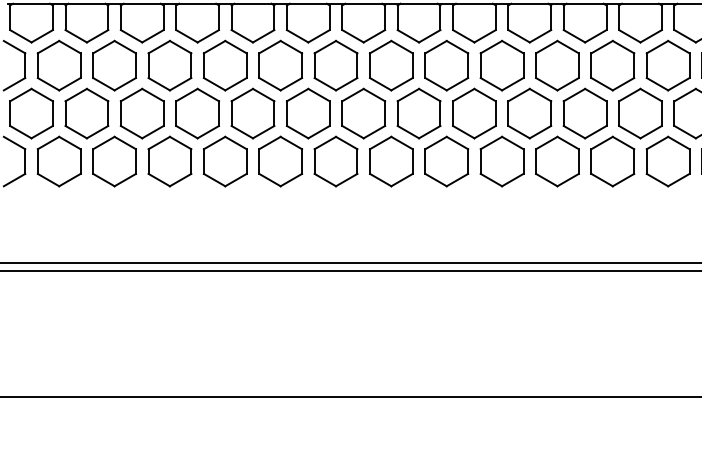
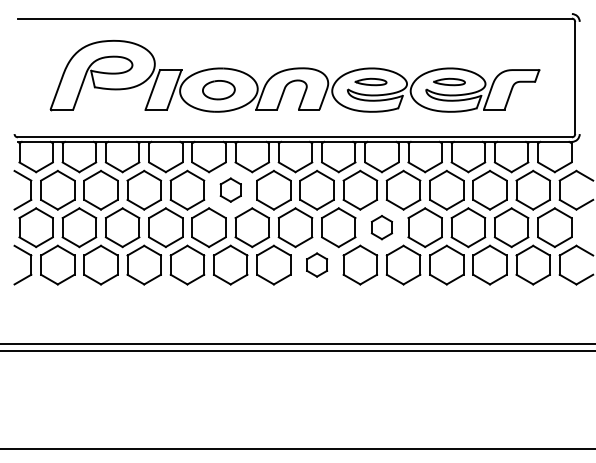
part: (280, 64) -> (230, 189), size x0.6
part: (473, 113) -> (381, 227), size x0.6
part: (390, 160) -> (316, 264), size x0.6

